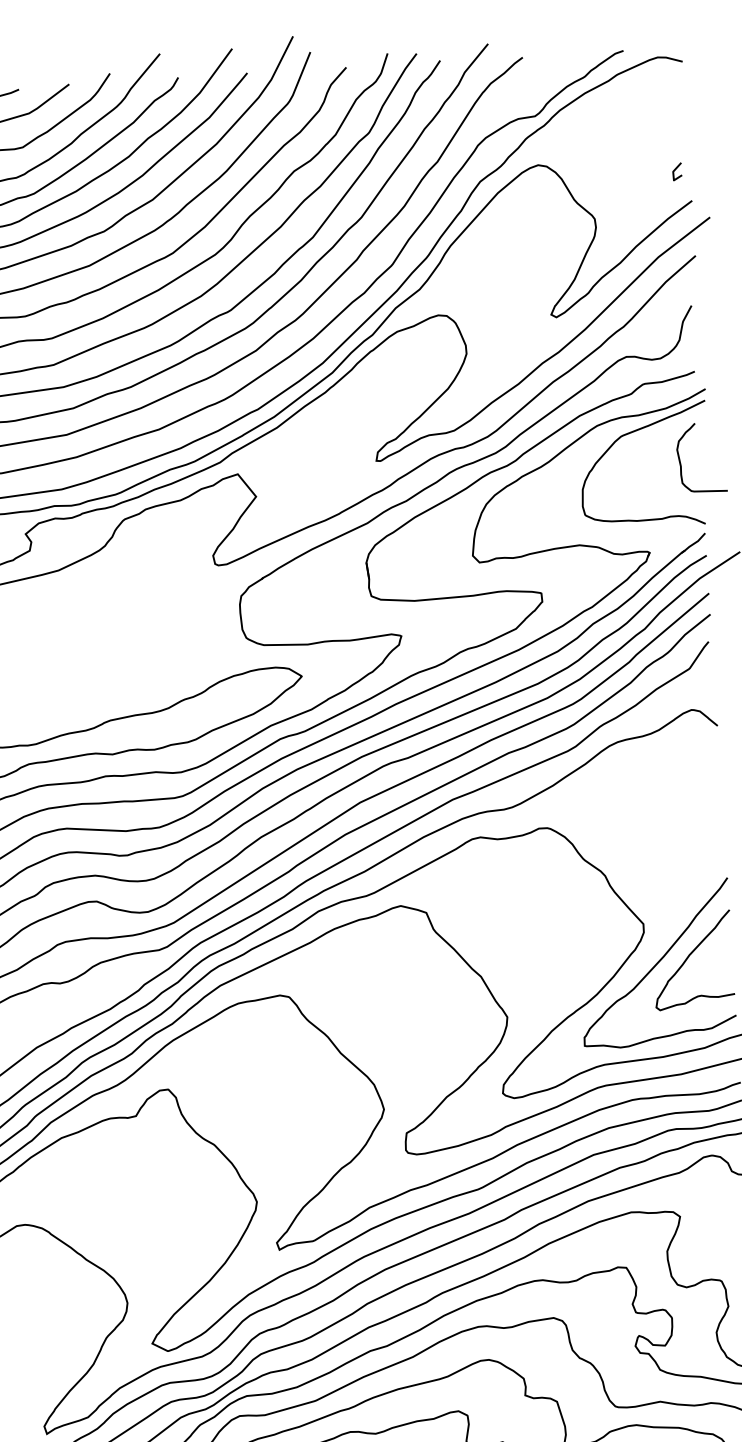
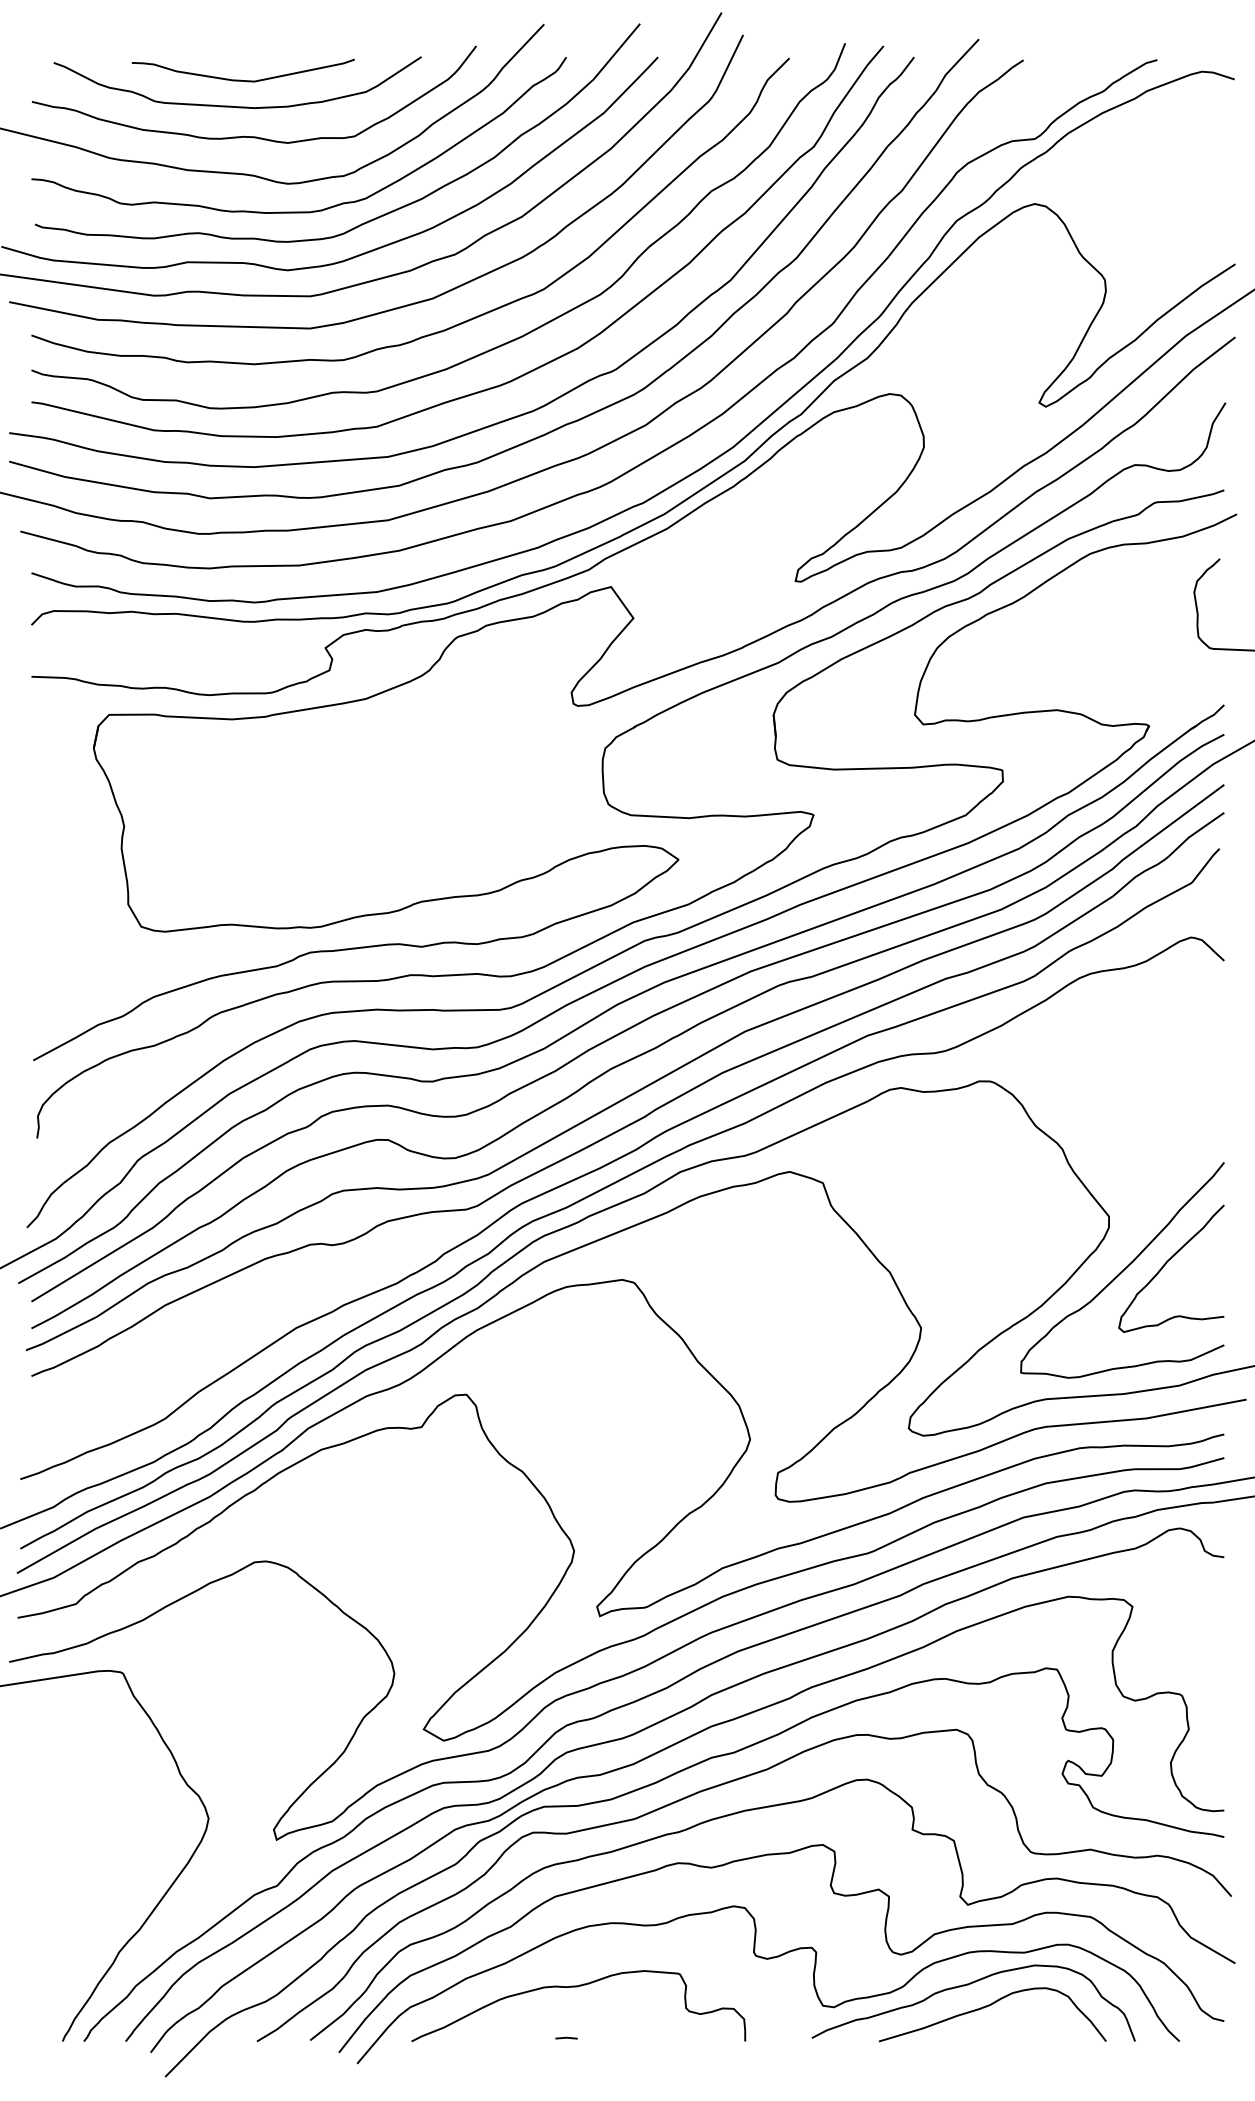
curve: (675, 170) -> (1215, 222), removed
curve: (631, 433) -> (1135, 566), removed

